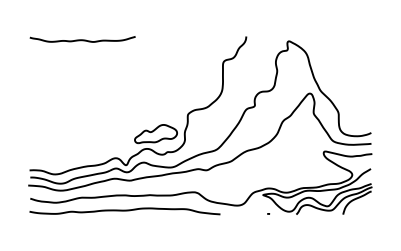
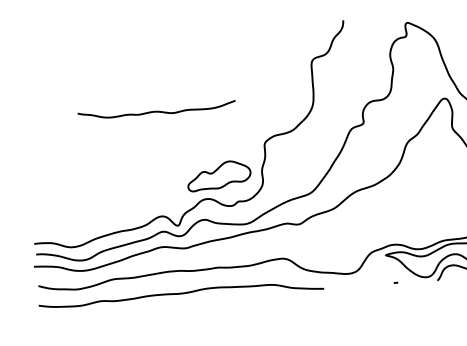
curve: (82, 39) -> (156, 110), moved

